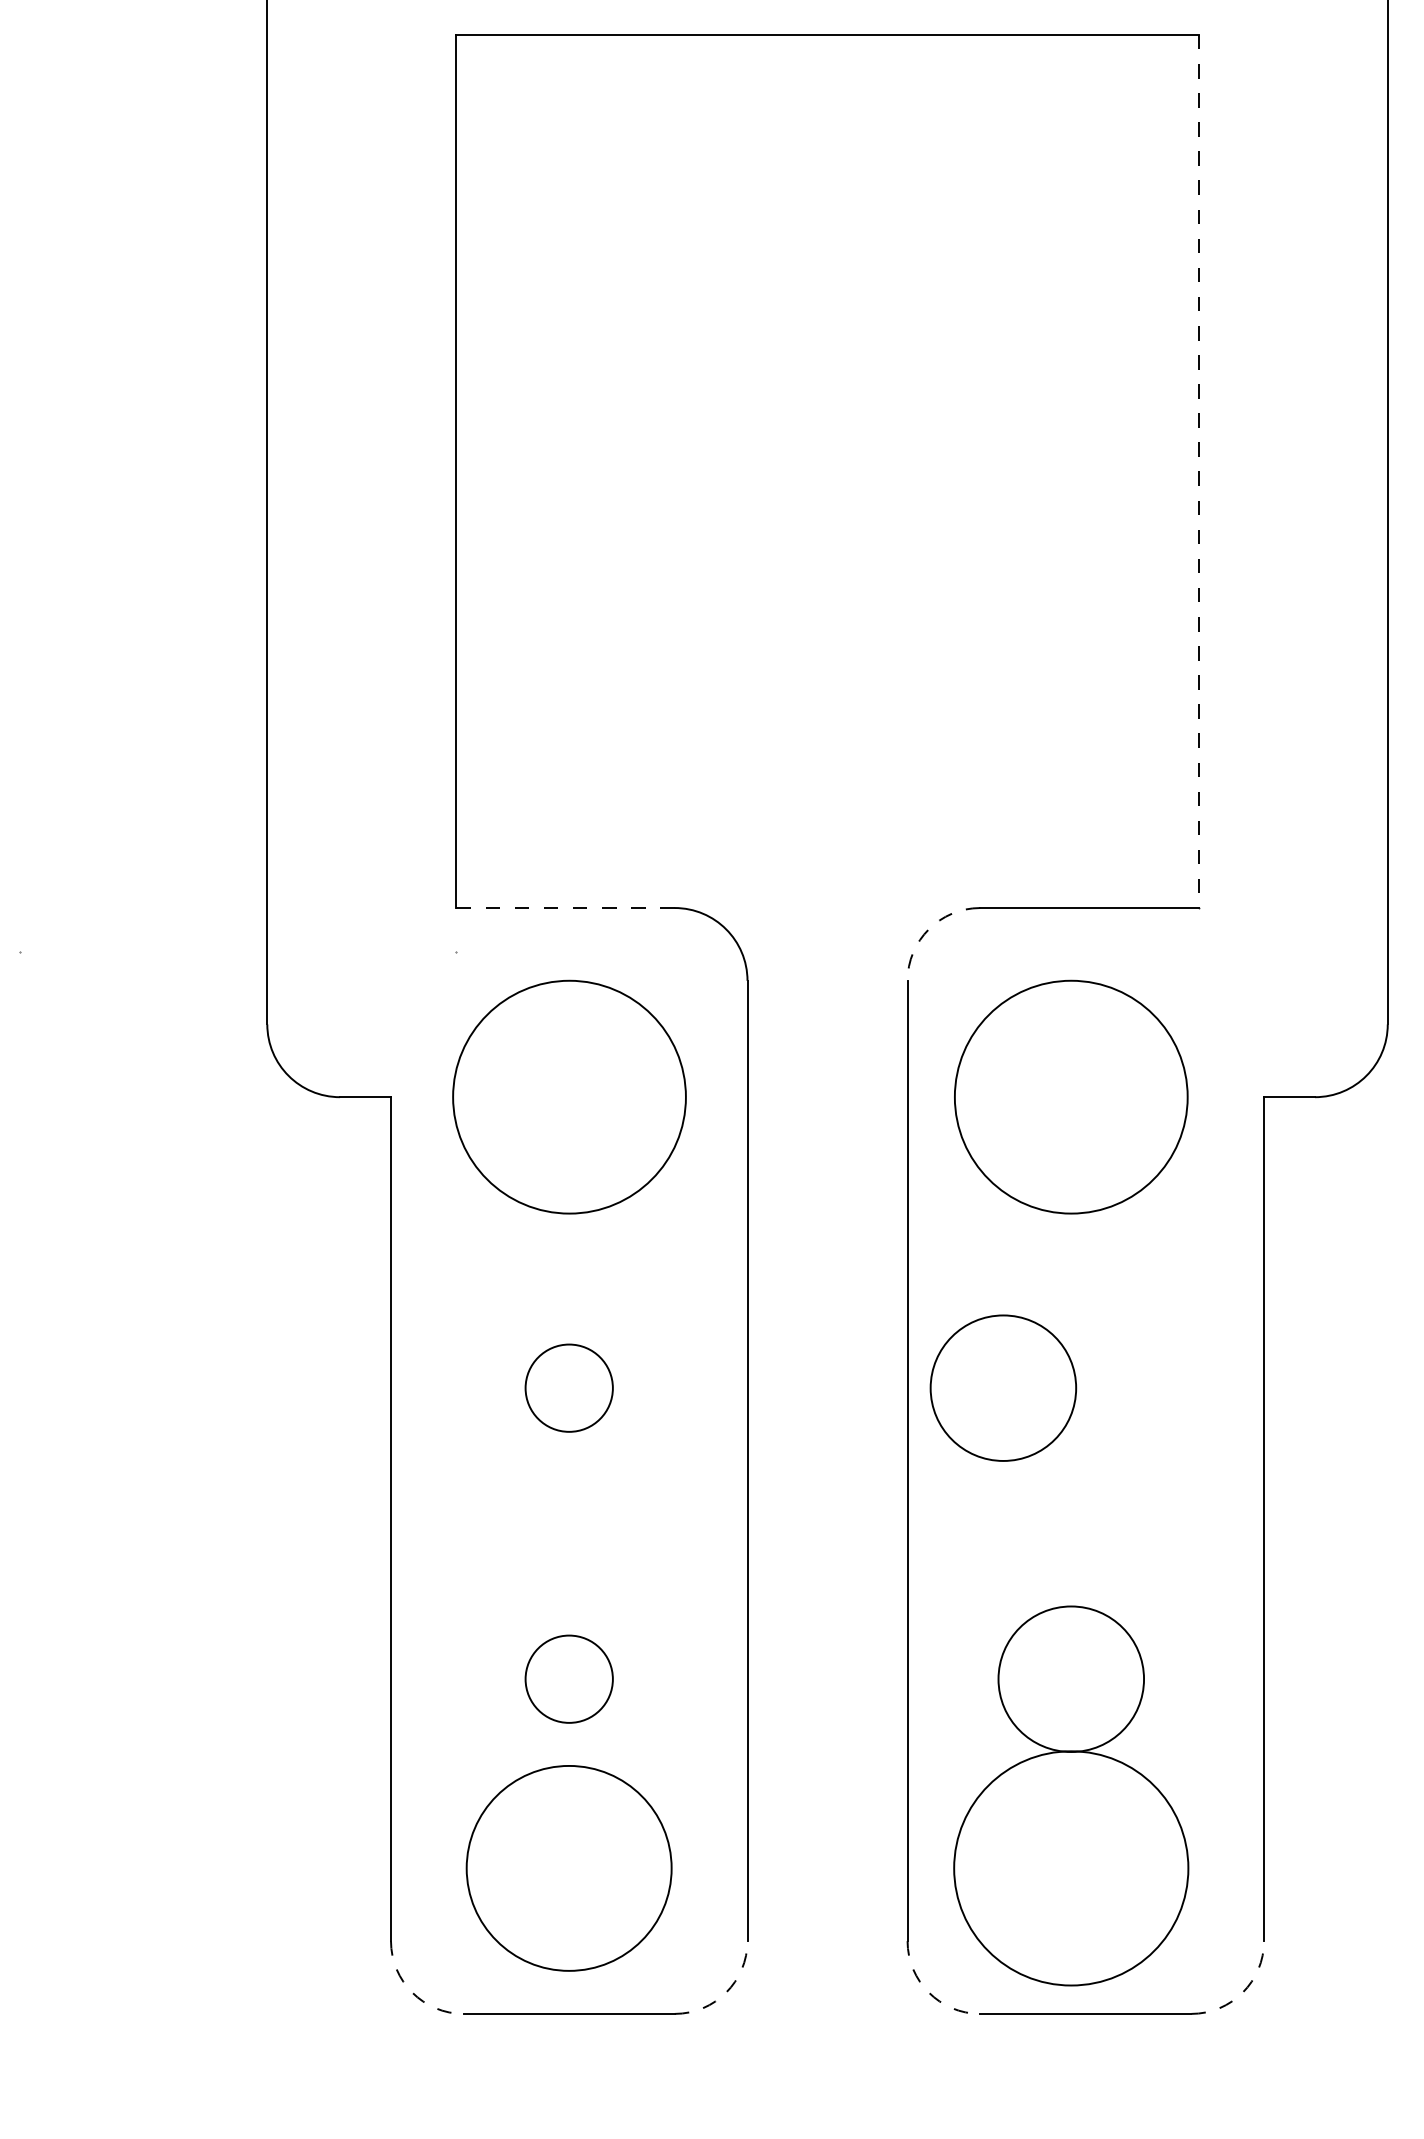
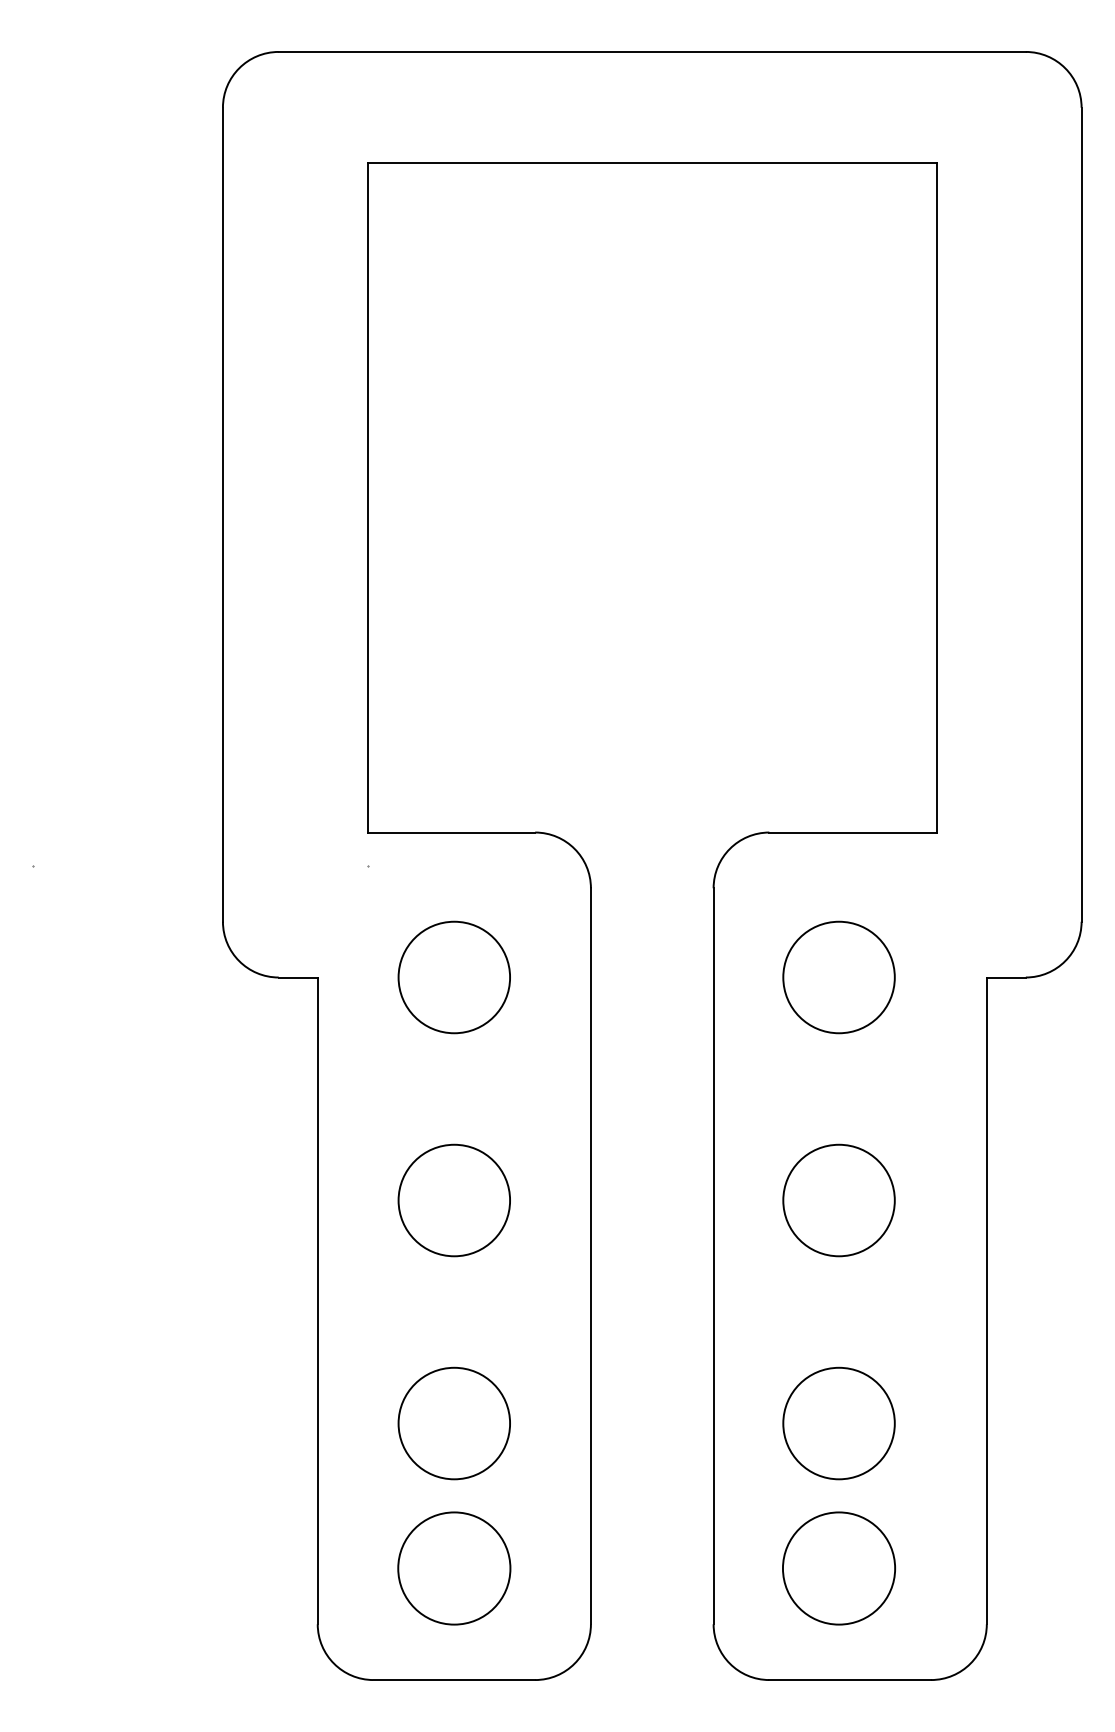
line: (1198, 472) -> (936, 498), dashed -> solid
line: (565, 907) -> (451, 832), dashed -> solid
arc: (928, 928) -> (729, 848), dashed -> solid
circle: (568, 1097) -> (453, 977), size x0.62
circle: (1070, 1097) -> (838, 977), size x0.62
circle: (569, 1388) -> (454, 1200), size x1.67
circle: (1002, 1388) -> (838, 1200), moved
circle: (569, 1679) -> (454, 1423), size x1.67
circle: (569, 1868) -> (454, 1568), size x0.71
circle: (1070, 1868) -> (838, 1568), size x0.62
arc: (412, 1992) -> (334, 1663), dashed -> solid
arc: (726, 1992) -> (574, 1663), dashed -> solid
arc: (928, 1992) -> (729, 1663), dashed -> solid
arc: (1242, 1992) -> (970, 1663), dashed -> solid

